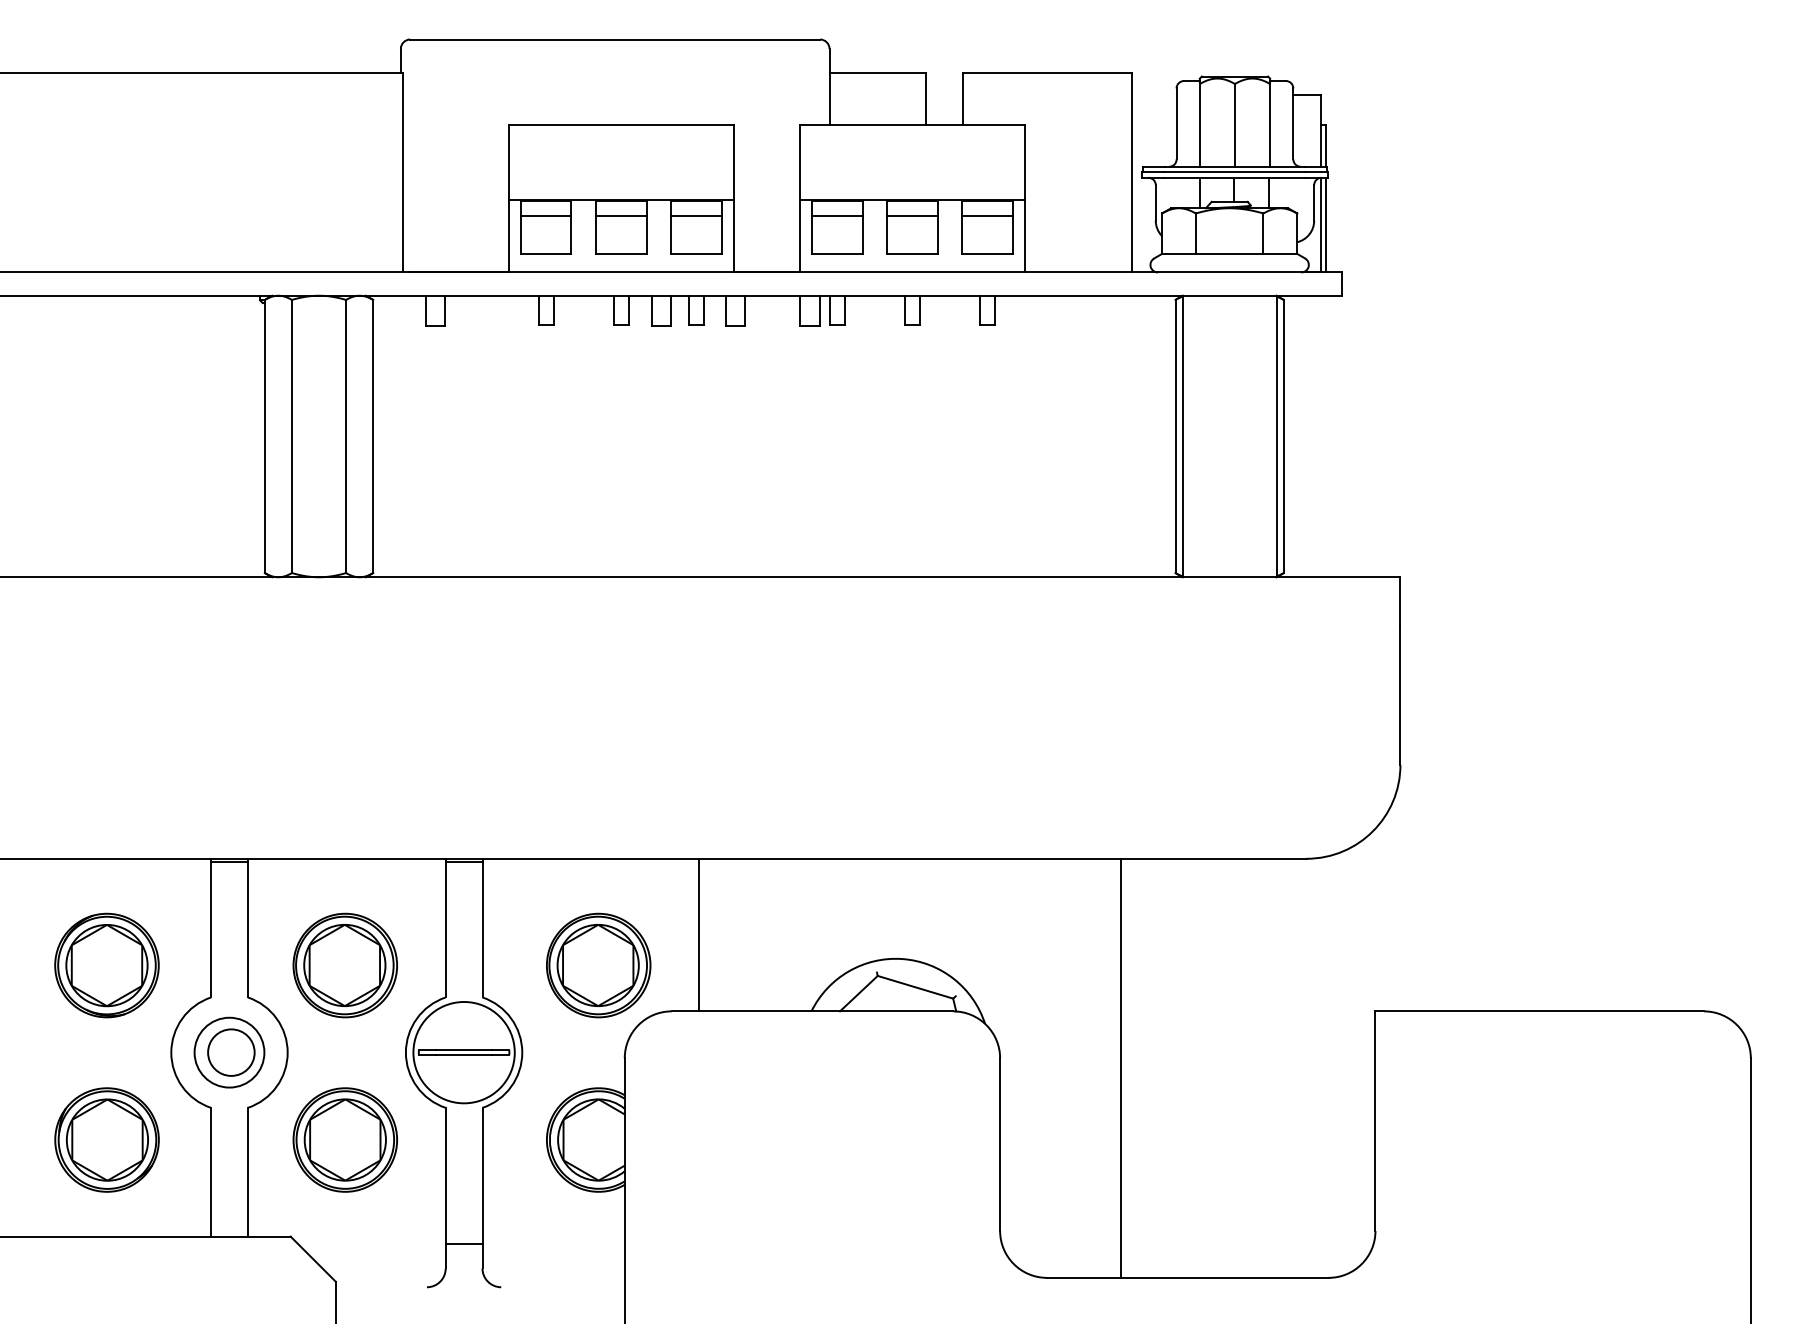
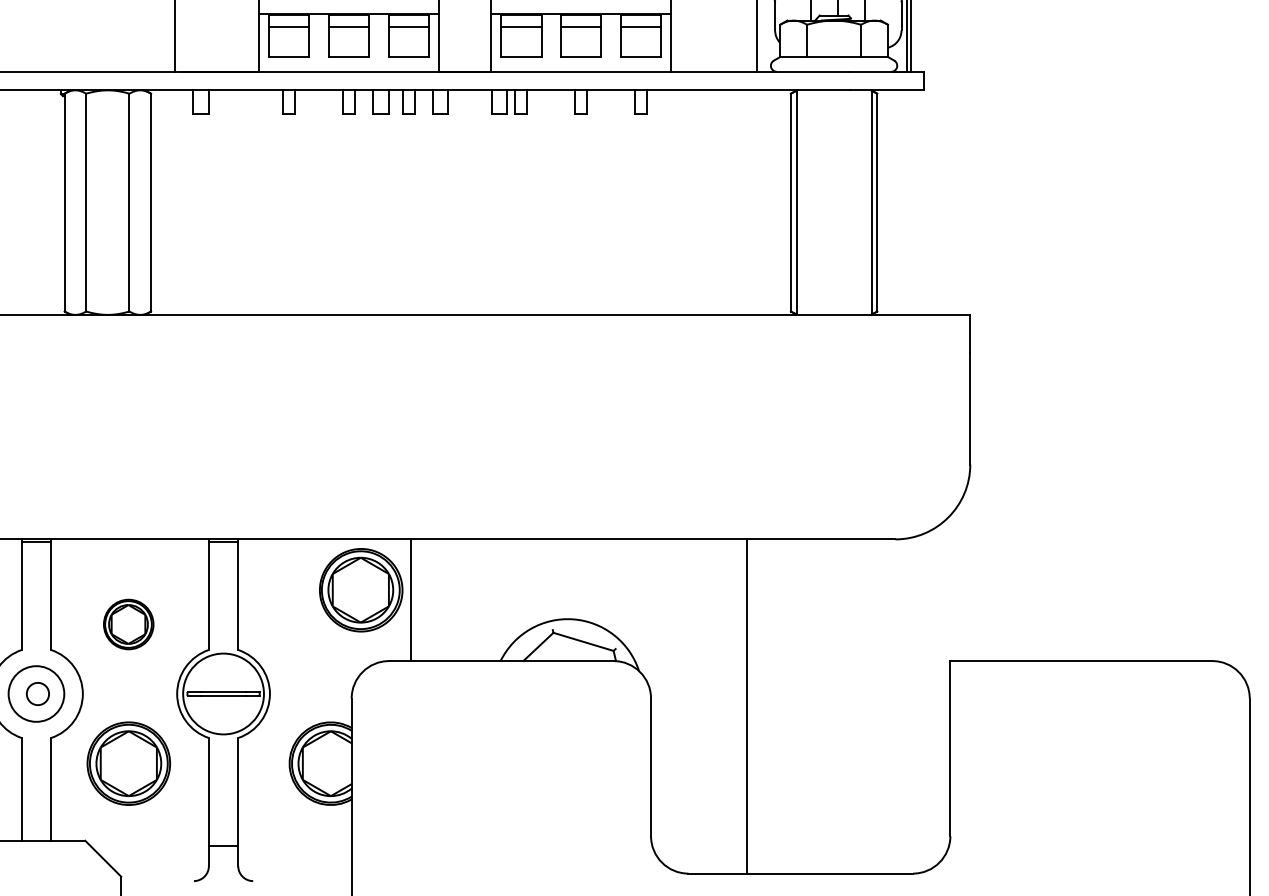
part: (344, 965) -> (128, 624), size x0.6
part: (598, 965) -> (361, 590), moved
circle: (231, 1052) -> (38, 693), size x0.6

